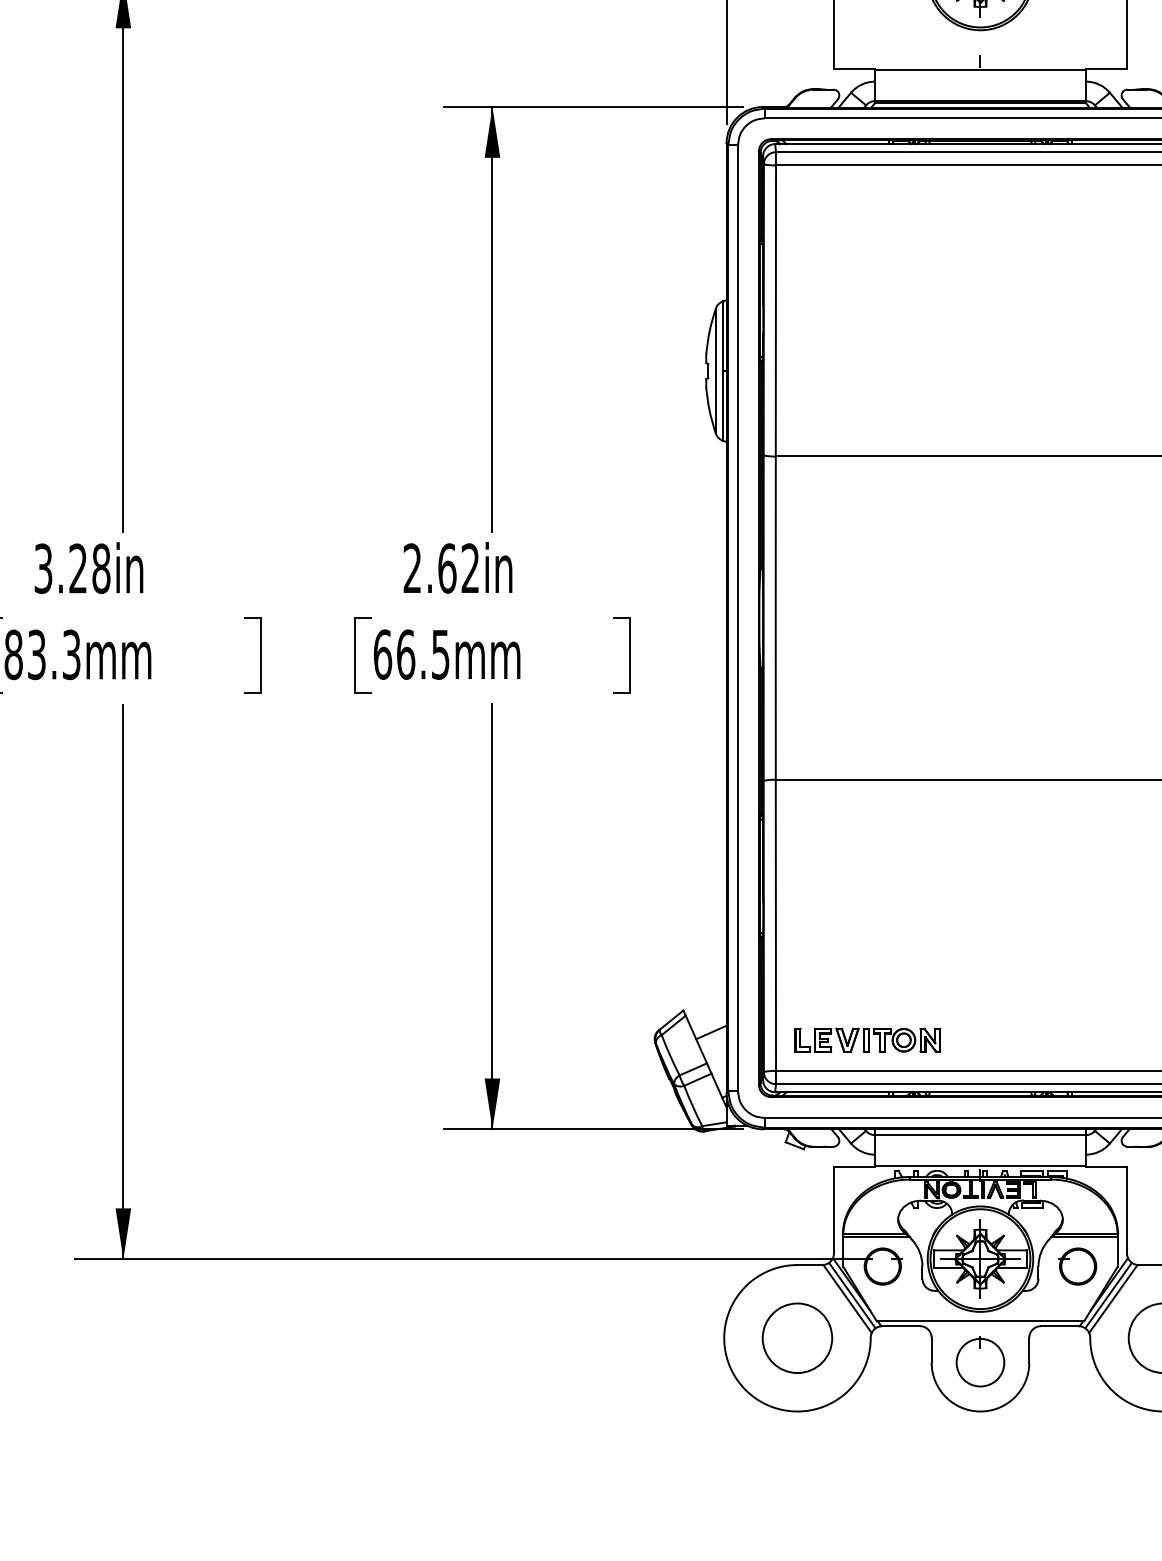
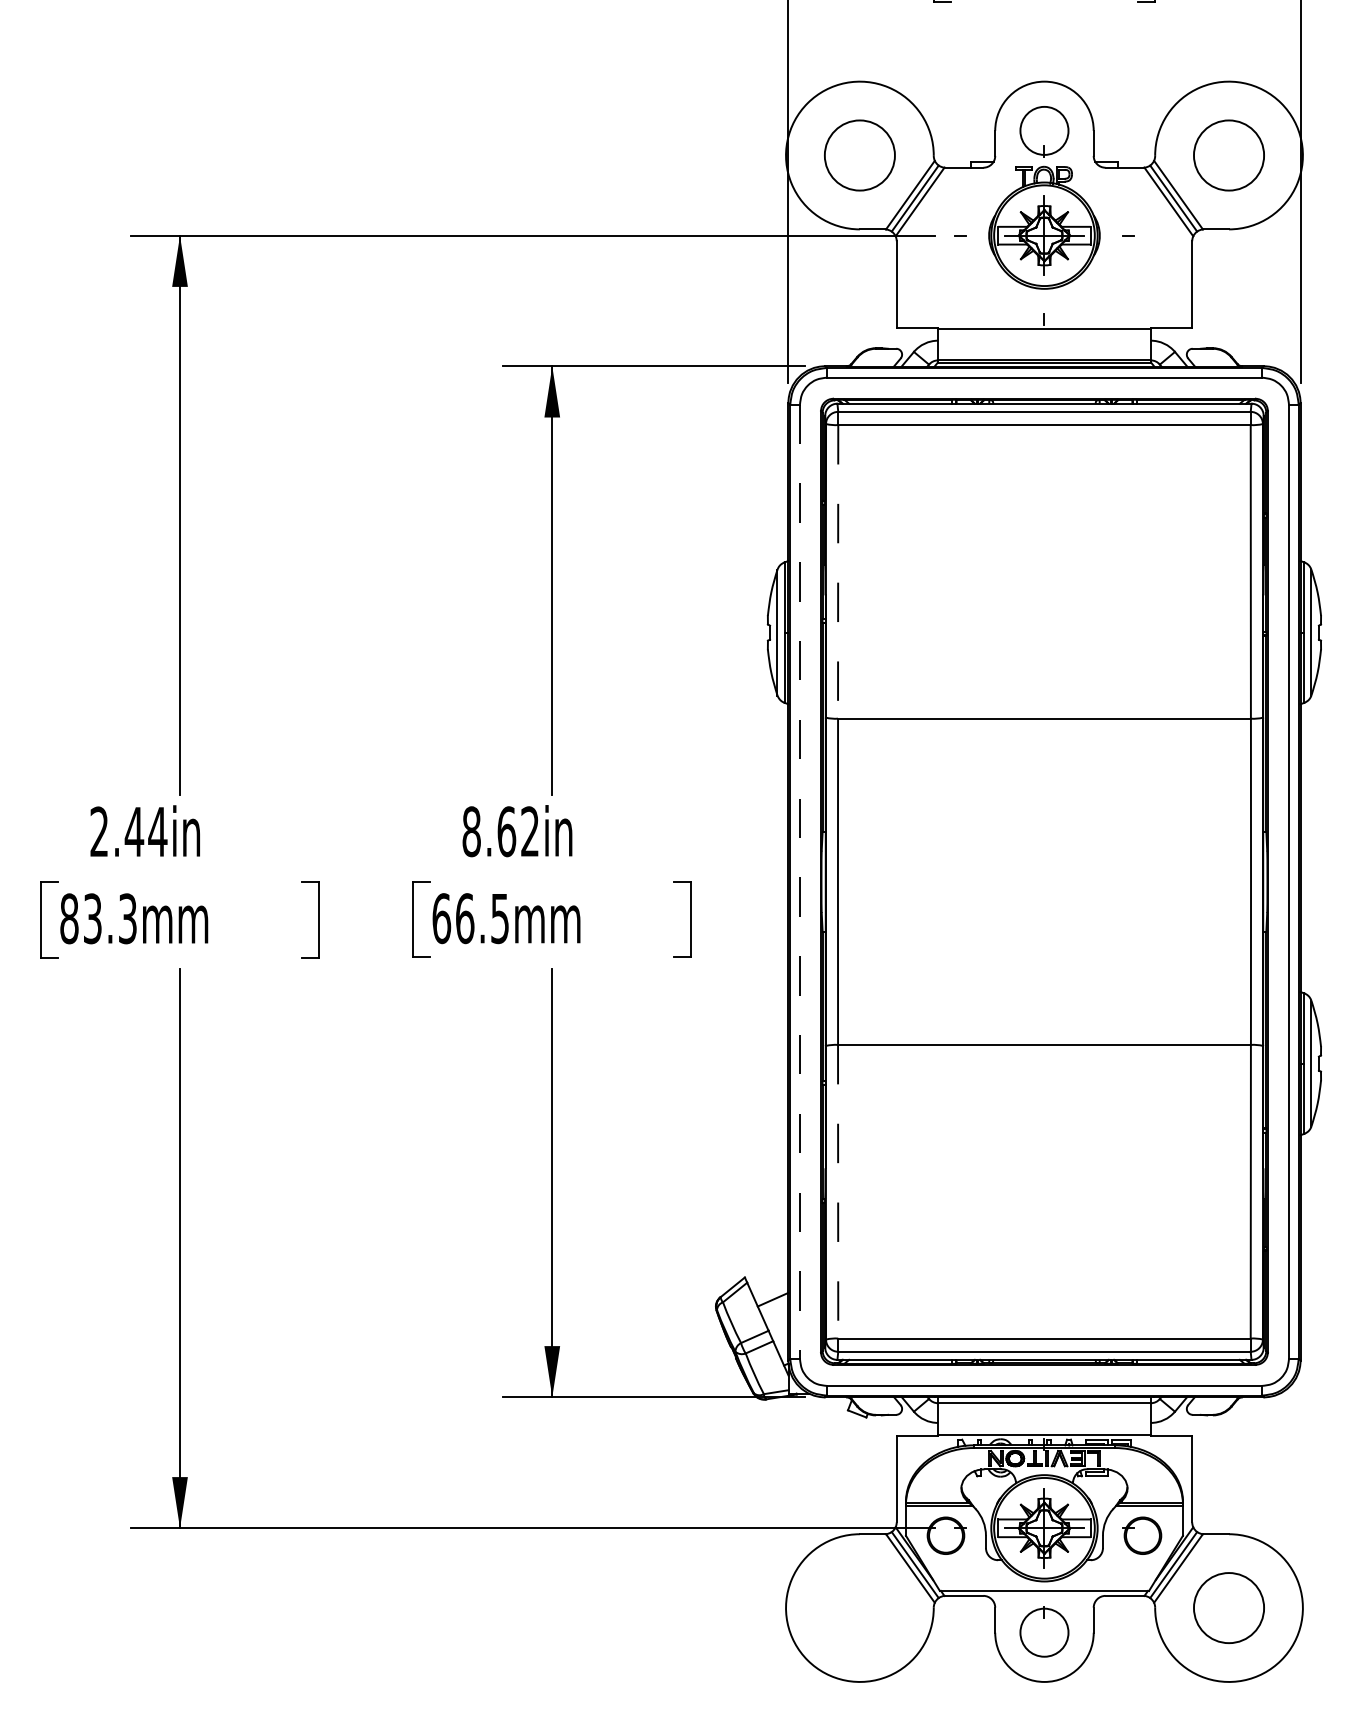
line: (776, 310) -> (838, 571), solid -> dashed
text: (72, 568) -> (128, 831), 3.28in -> 2.44in
text: (412, 568) -> (471, 831), 2.62in -> 8.62in
line: (737, 618) -> (799, 882), solid -> dashed
line: (776, 925) -> (838, 1191), solid -> dashed
part: (867, 1040) -> (930, 1307), removed
circle: (797, 1337) -> (859, 1607), removed

